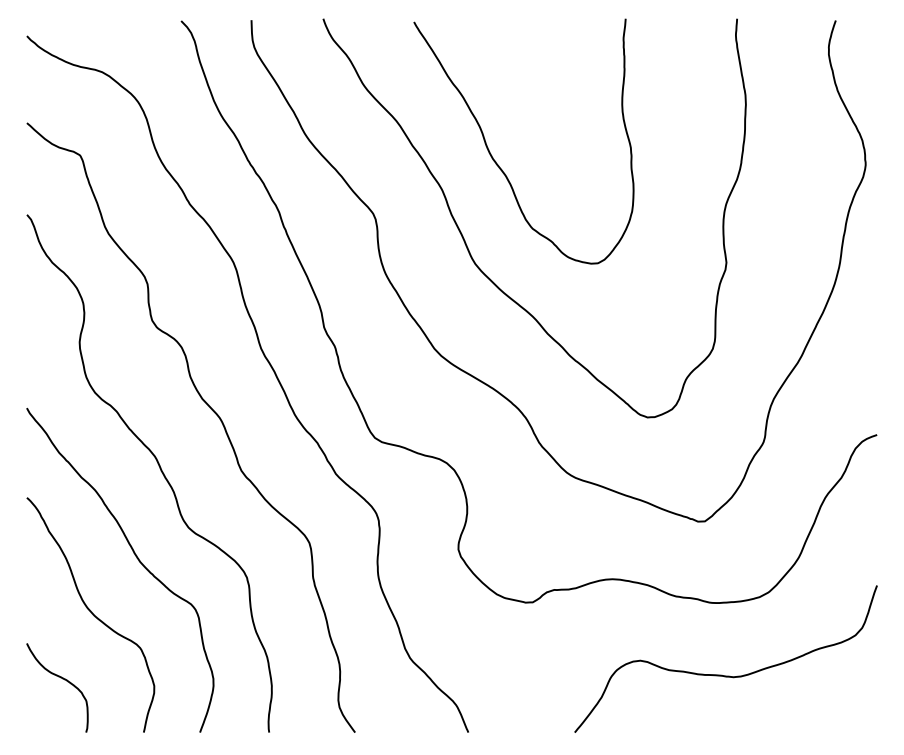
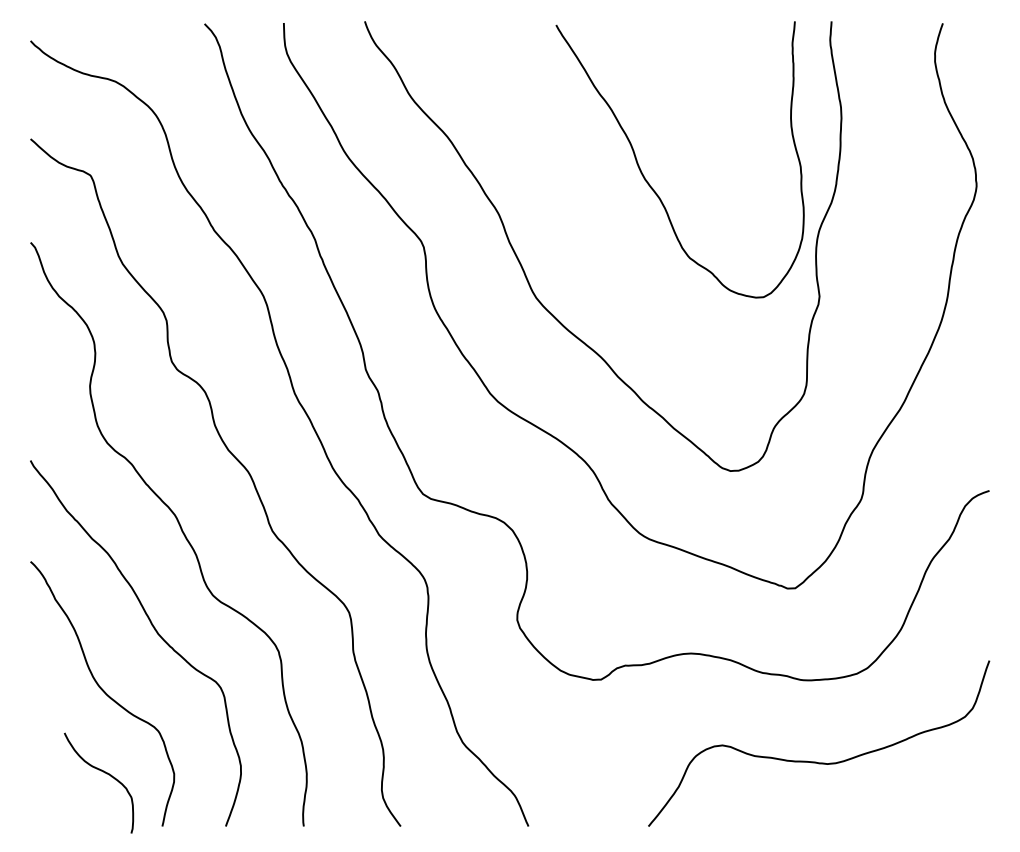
curve: (495, 159) -> (647, 180), moved
curve: (62, 679) -> (104, 773), moved

